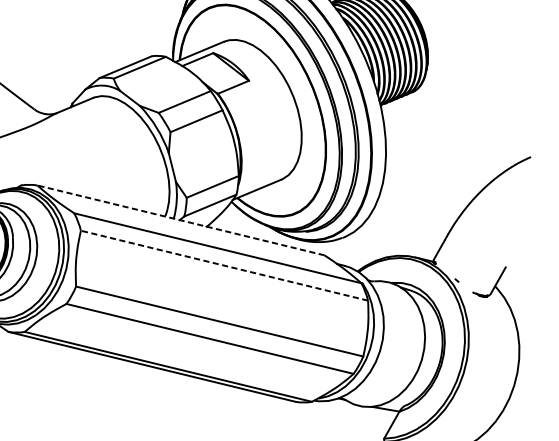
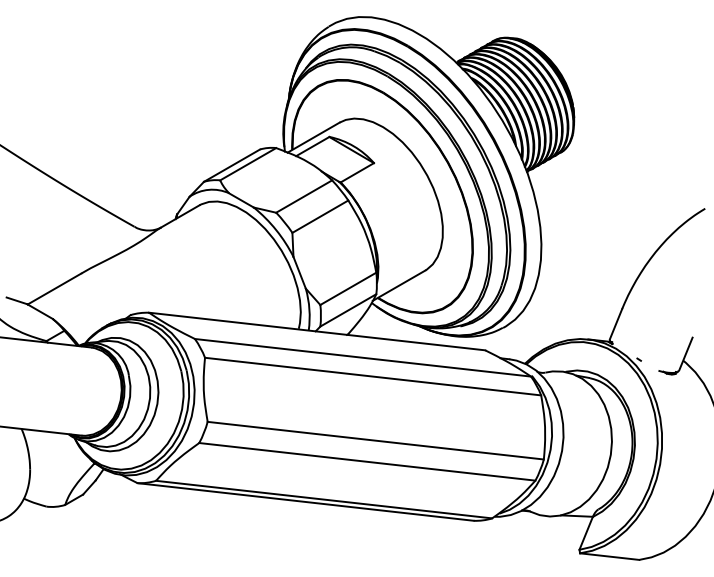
line: (180, 220) -> (316, 331), dashed -> solid
line: (224, 265) -> (372, 376), dashed -> solid

